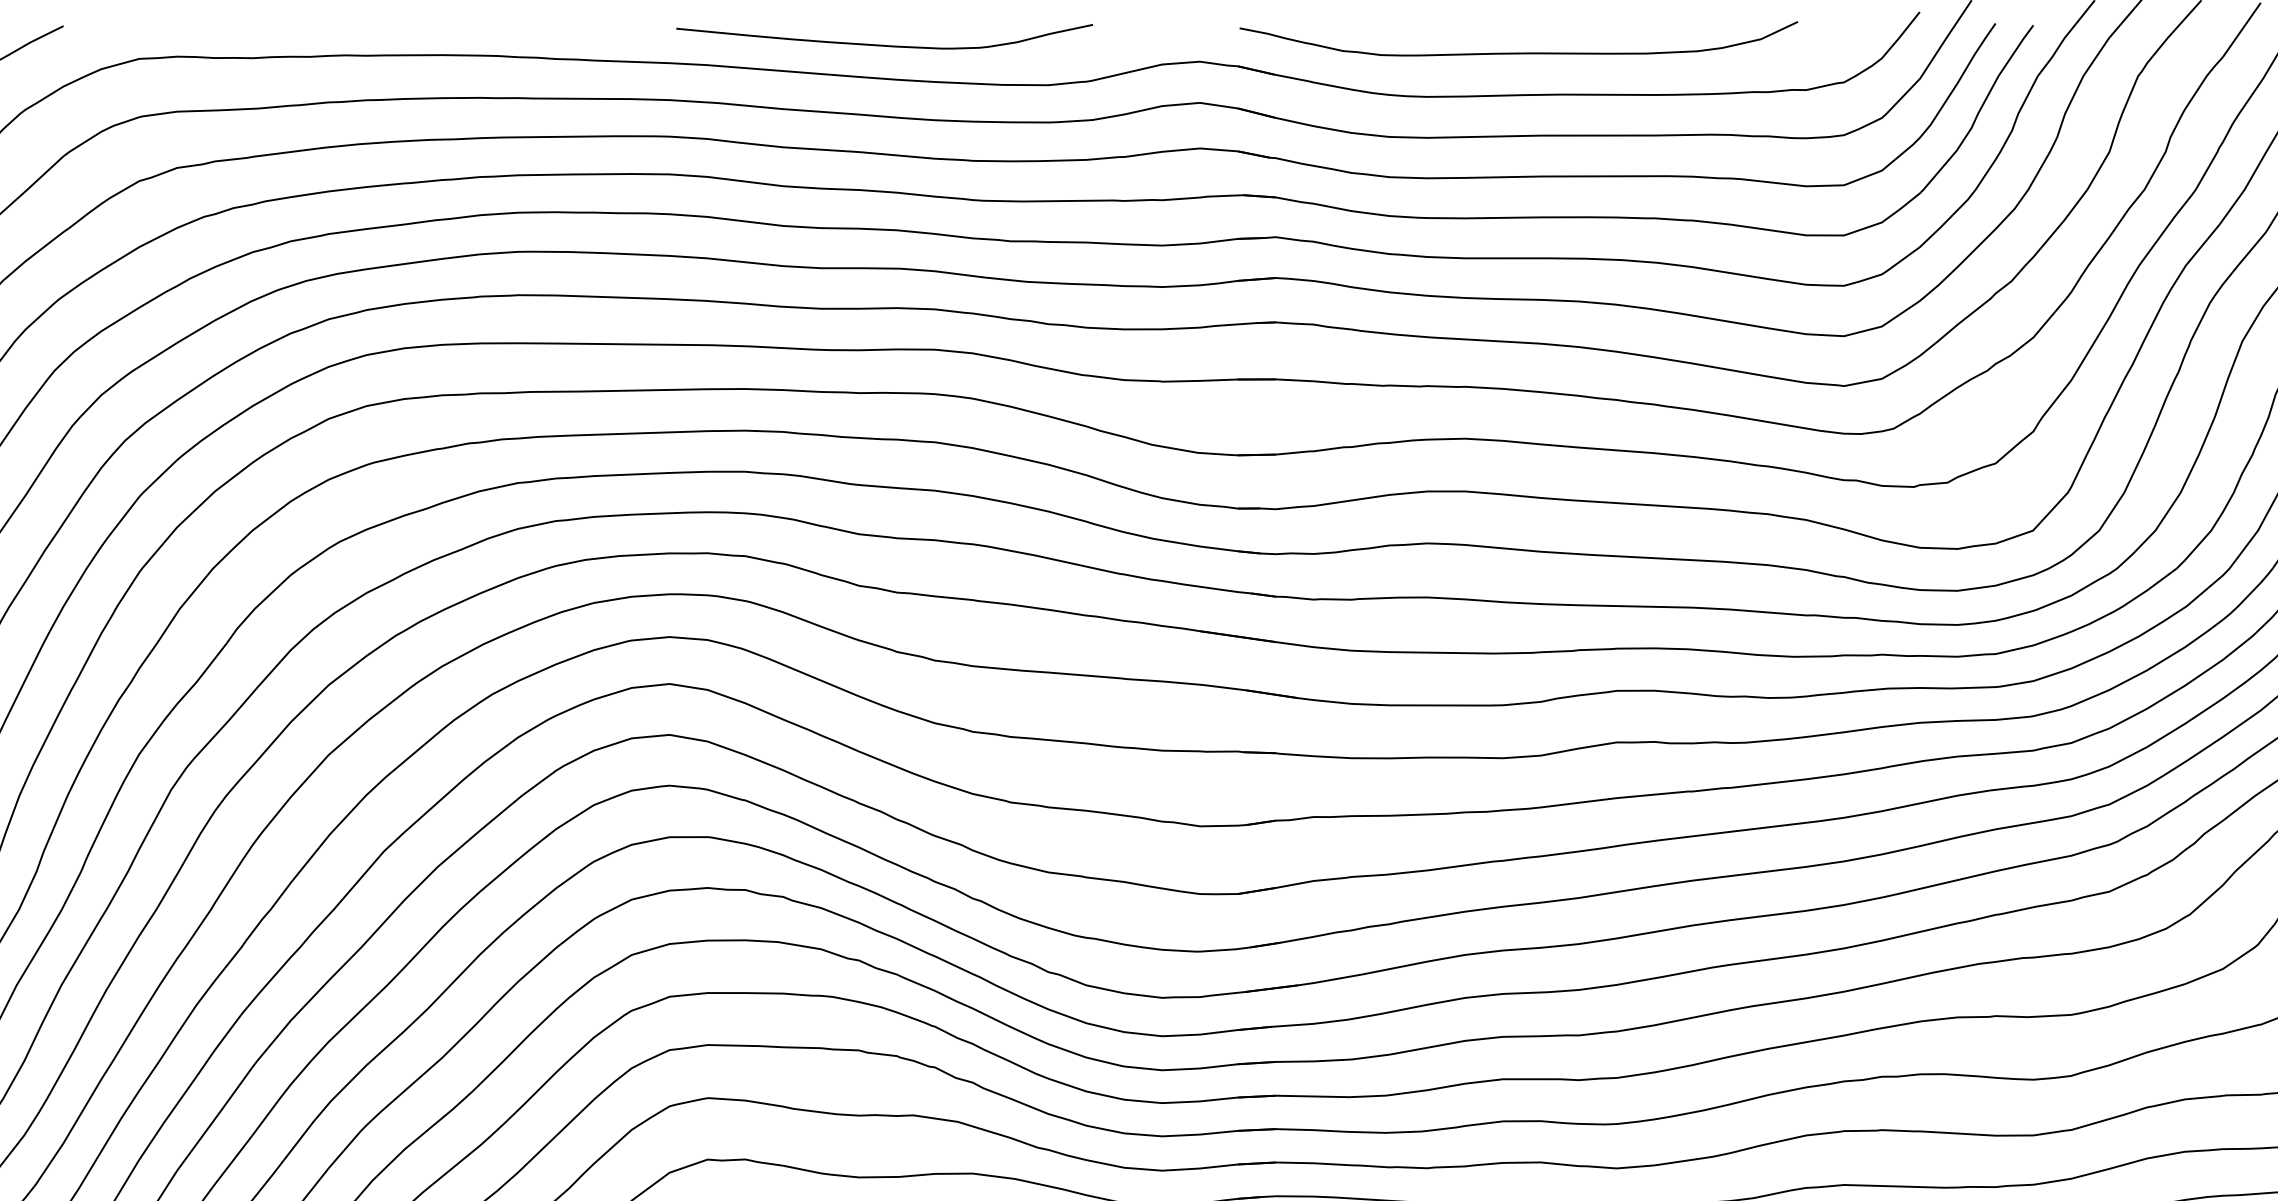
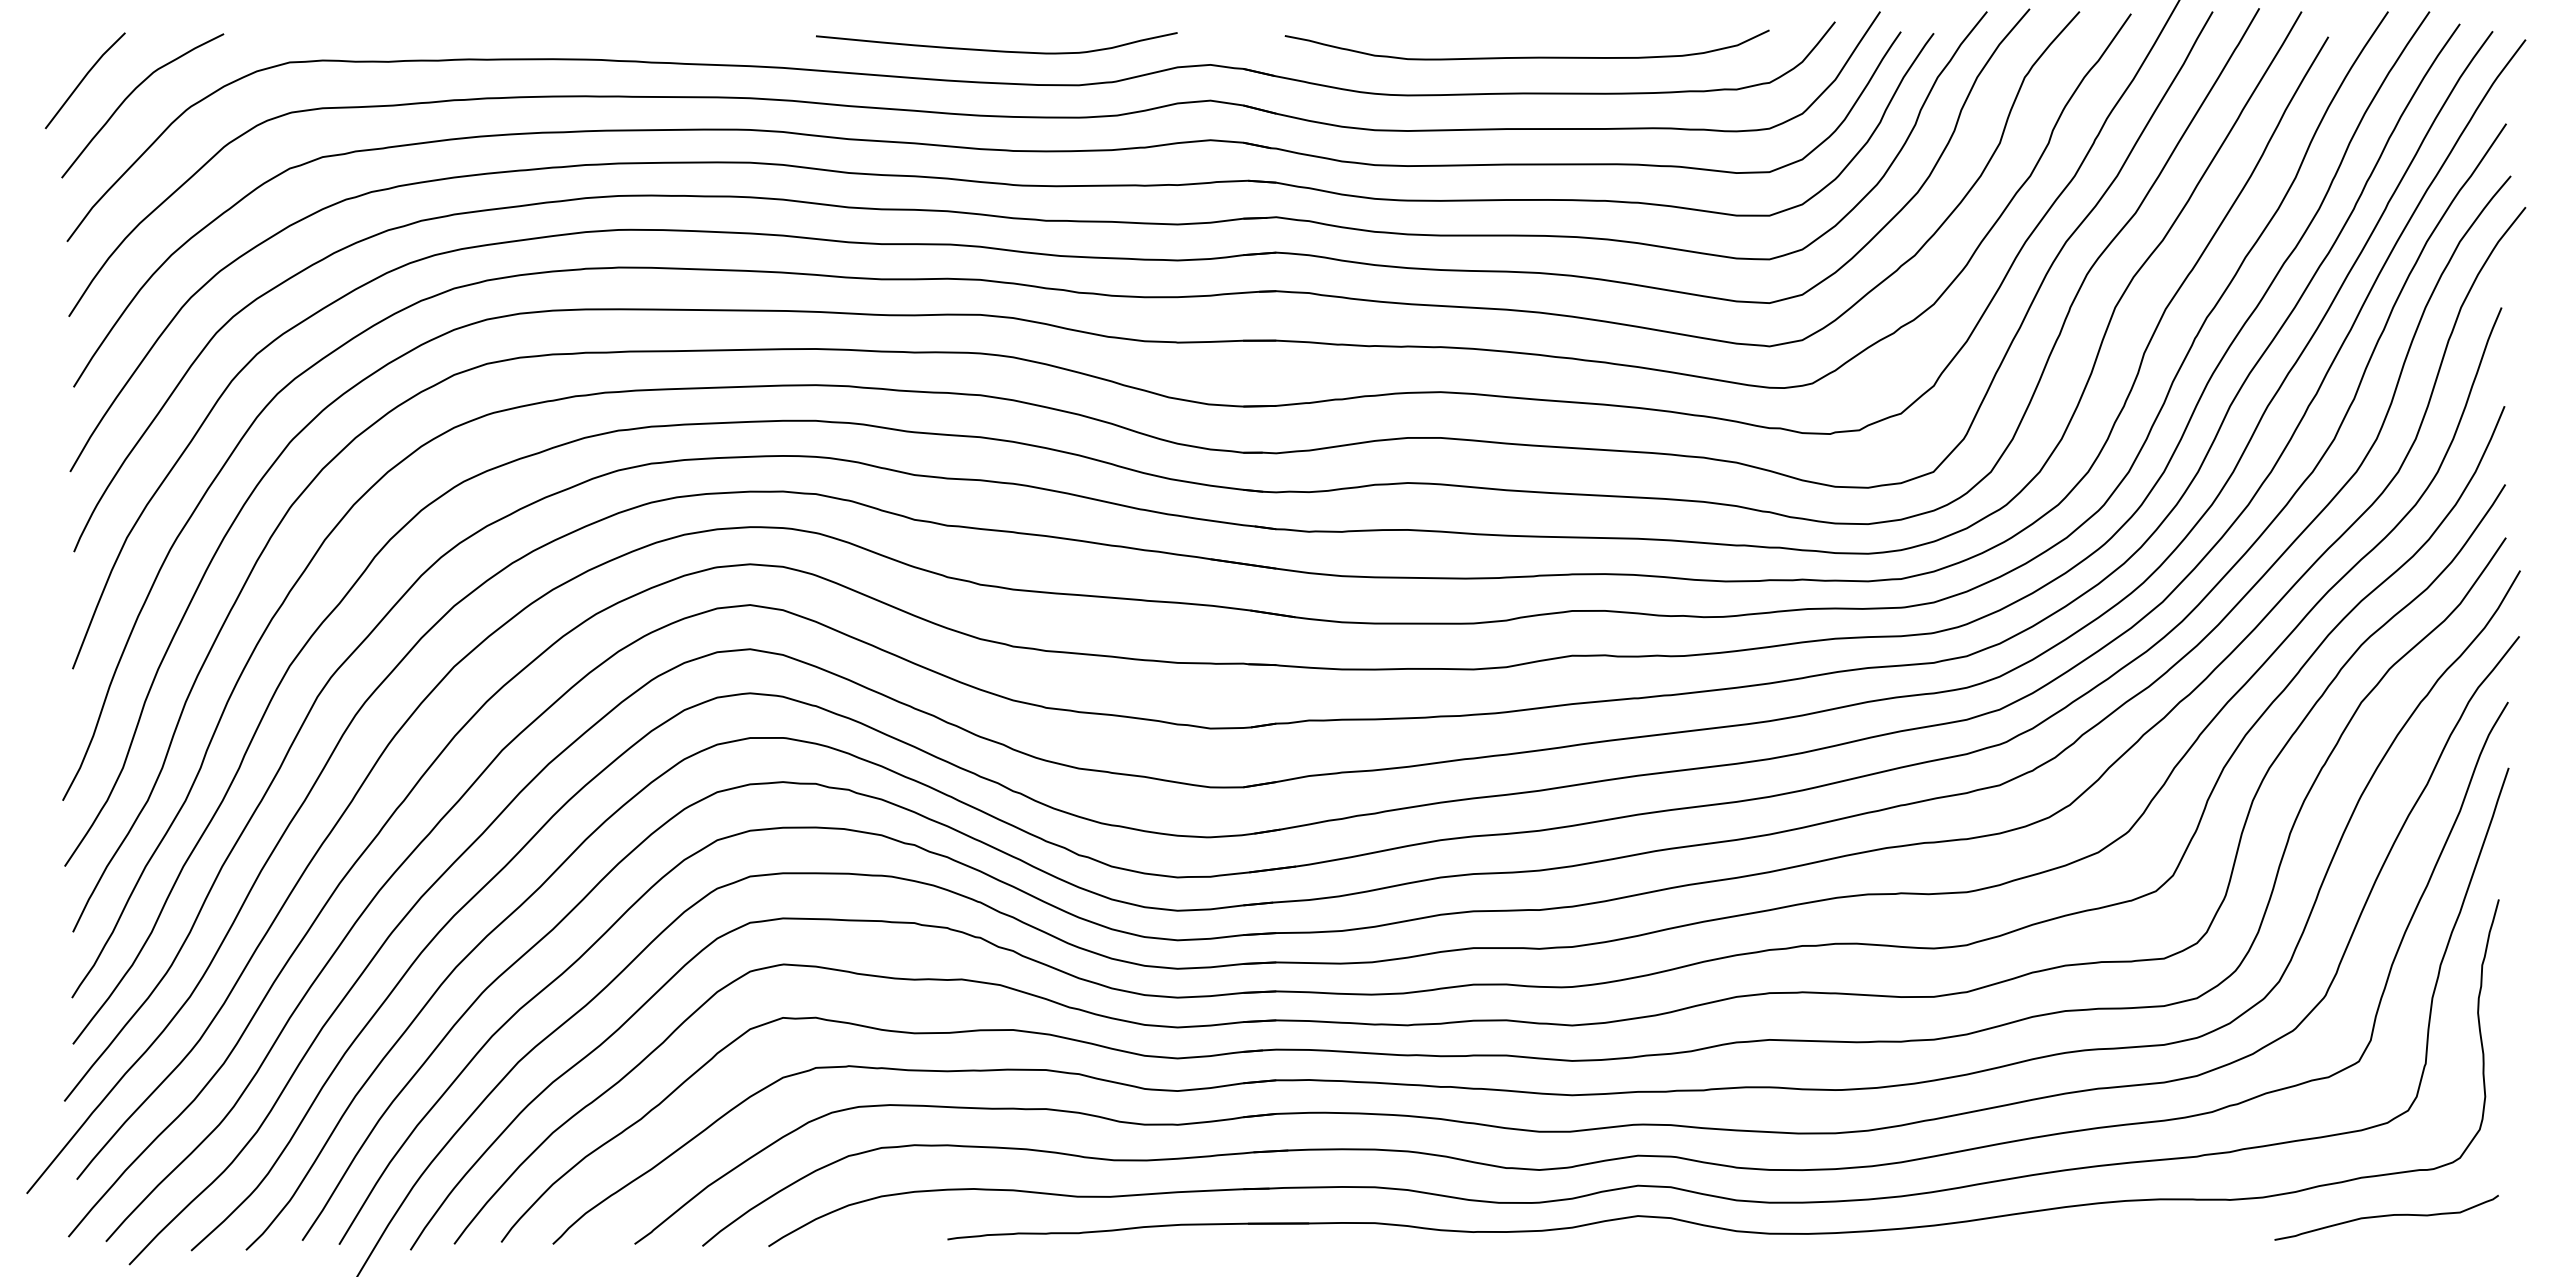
curve: (884, 45) -> (996, 50), moved
curve: (1518, 52) -> (1526, 56), moved

